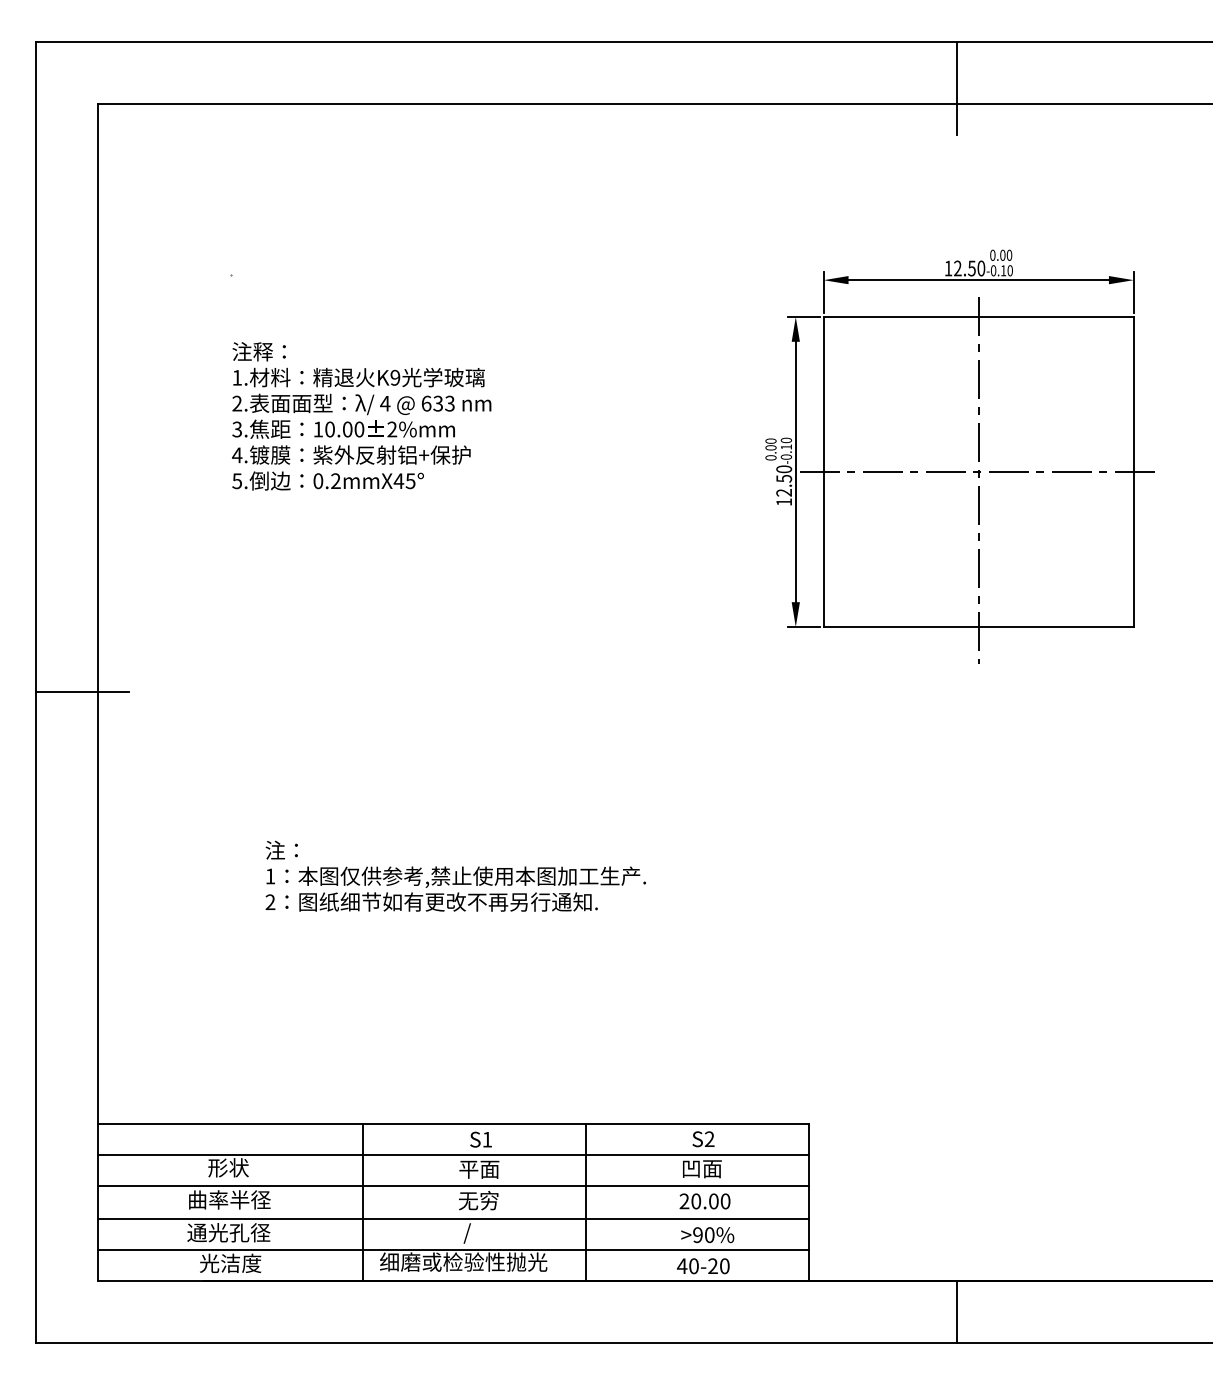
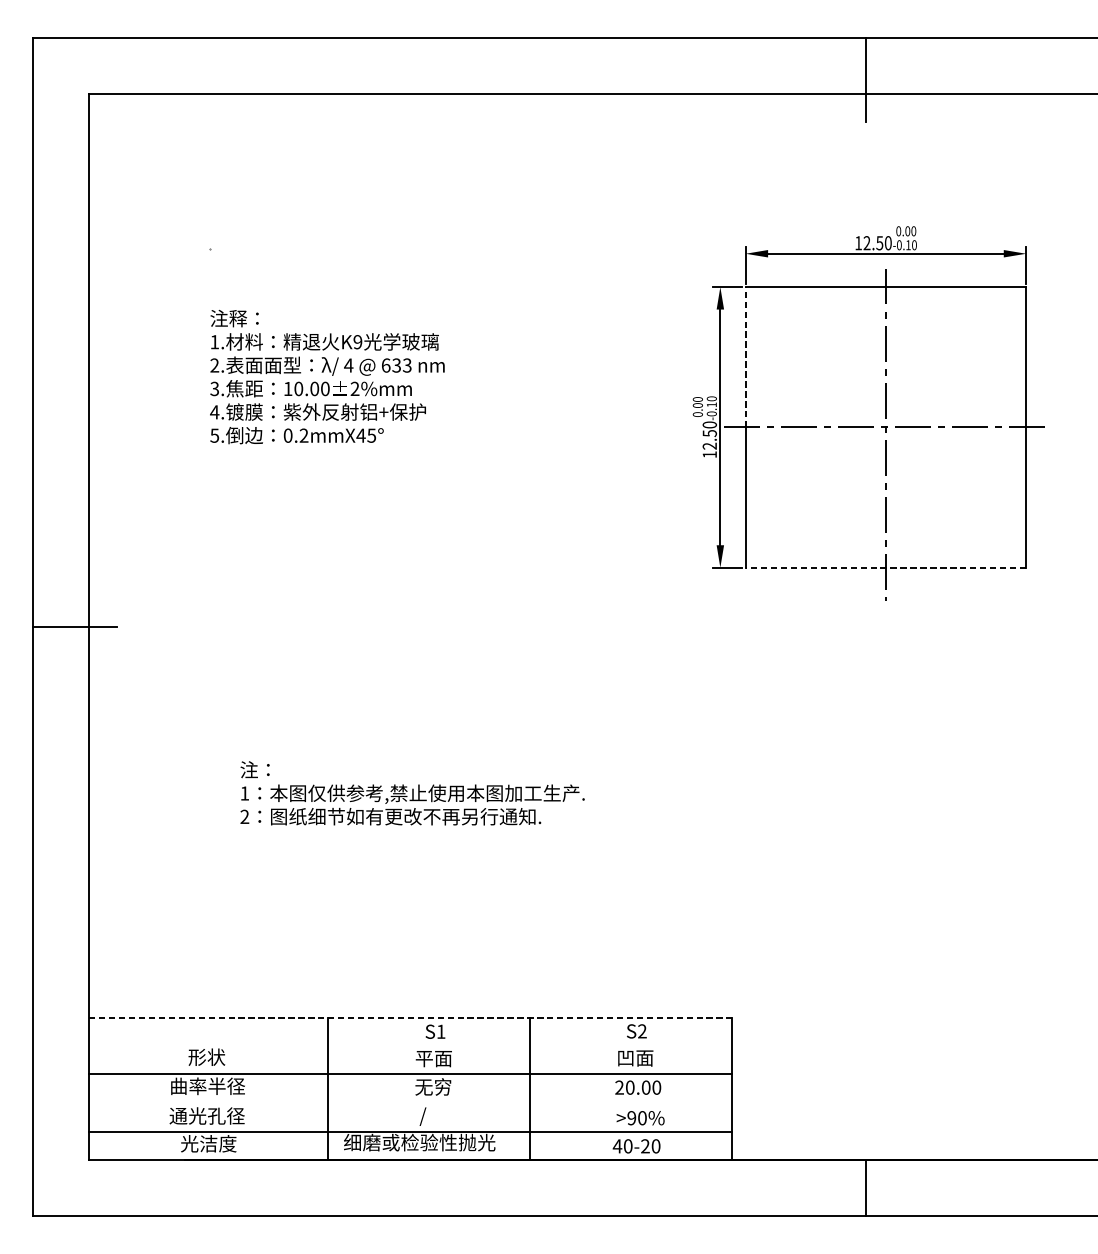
line: (823, 394) -> (745, 357), solid -> dashed
line: (978, 627) -> (885, 568), solid -> dashed
line: (454, 1124) -> (411, 1018), solid -> dashed
line: (453, 1155) -> (410, 1046), removed
line: (453, 1219) -> (410, 1104), removed

